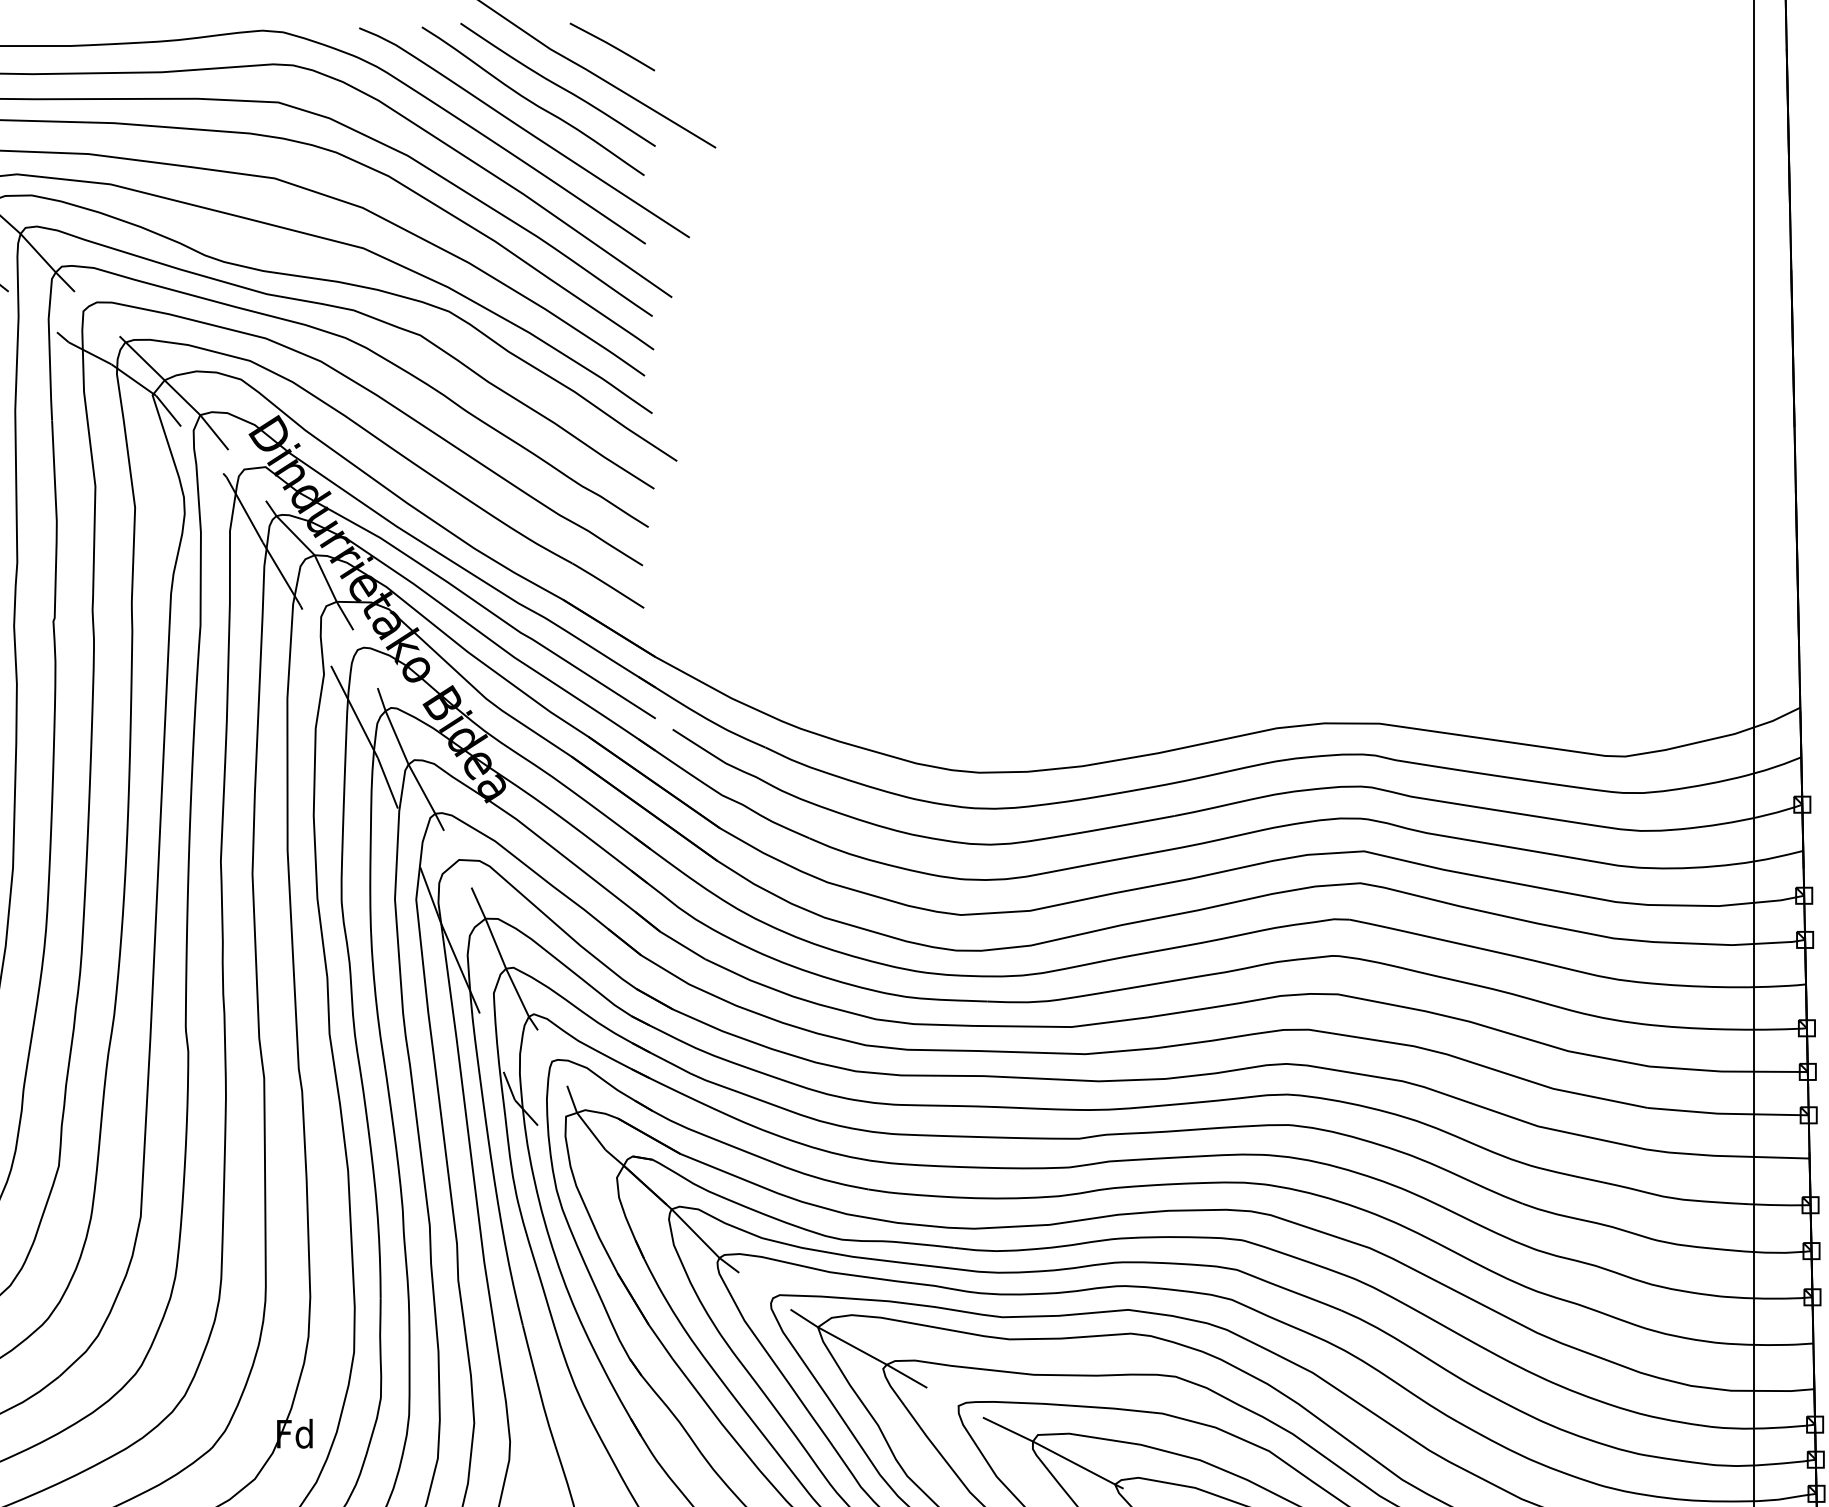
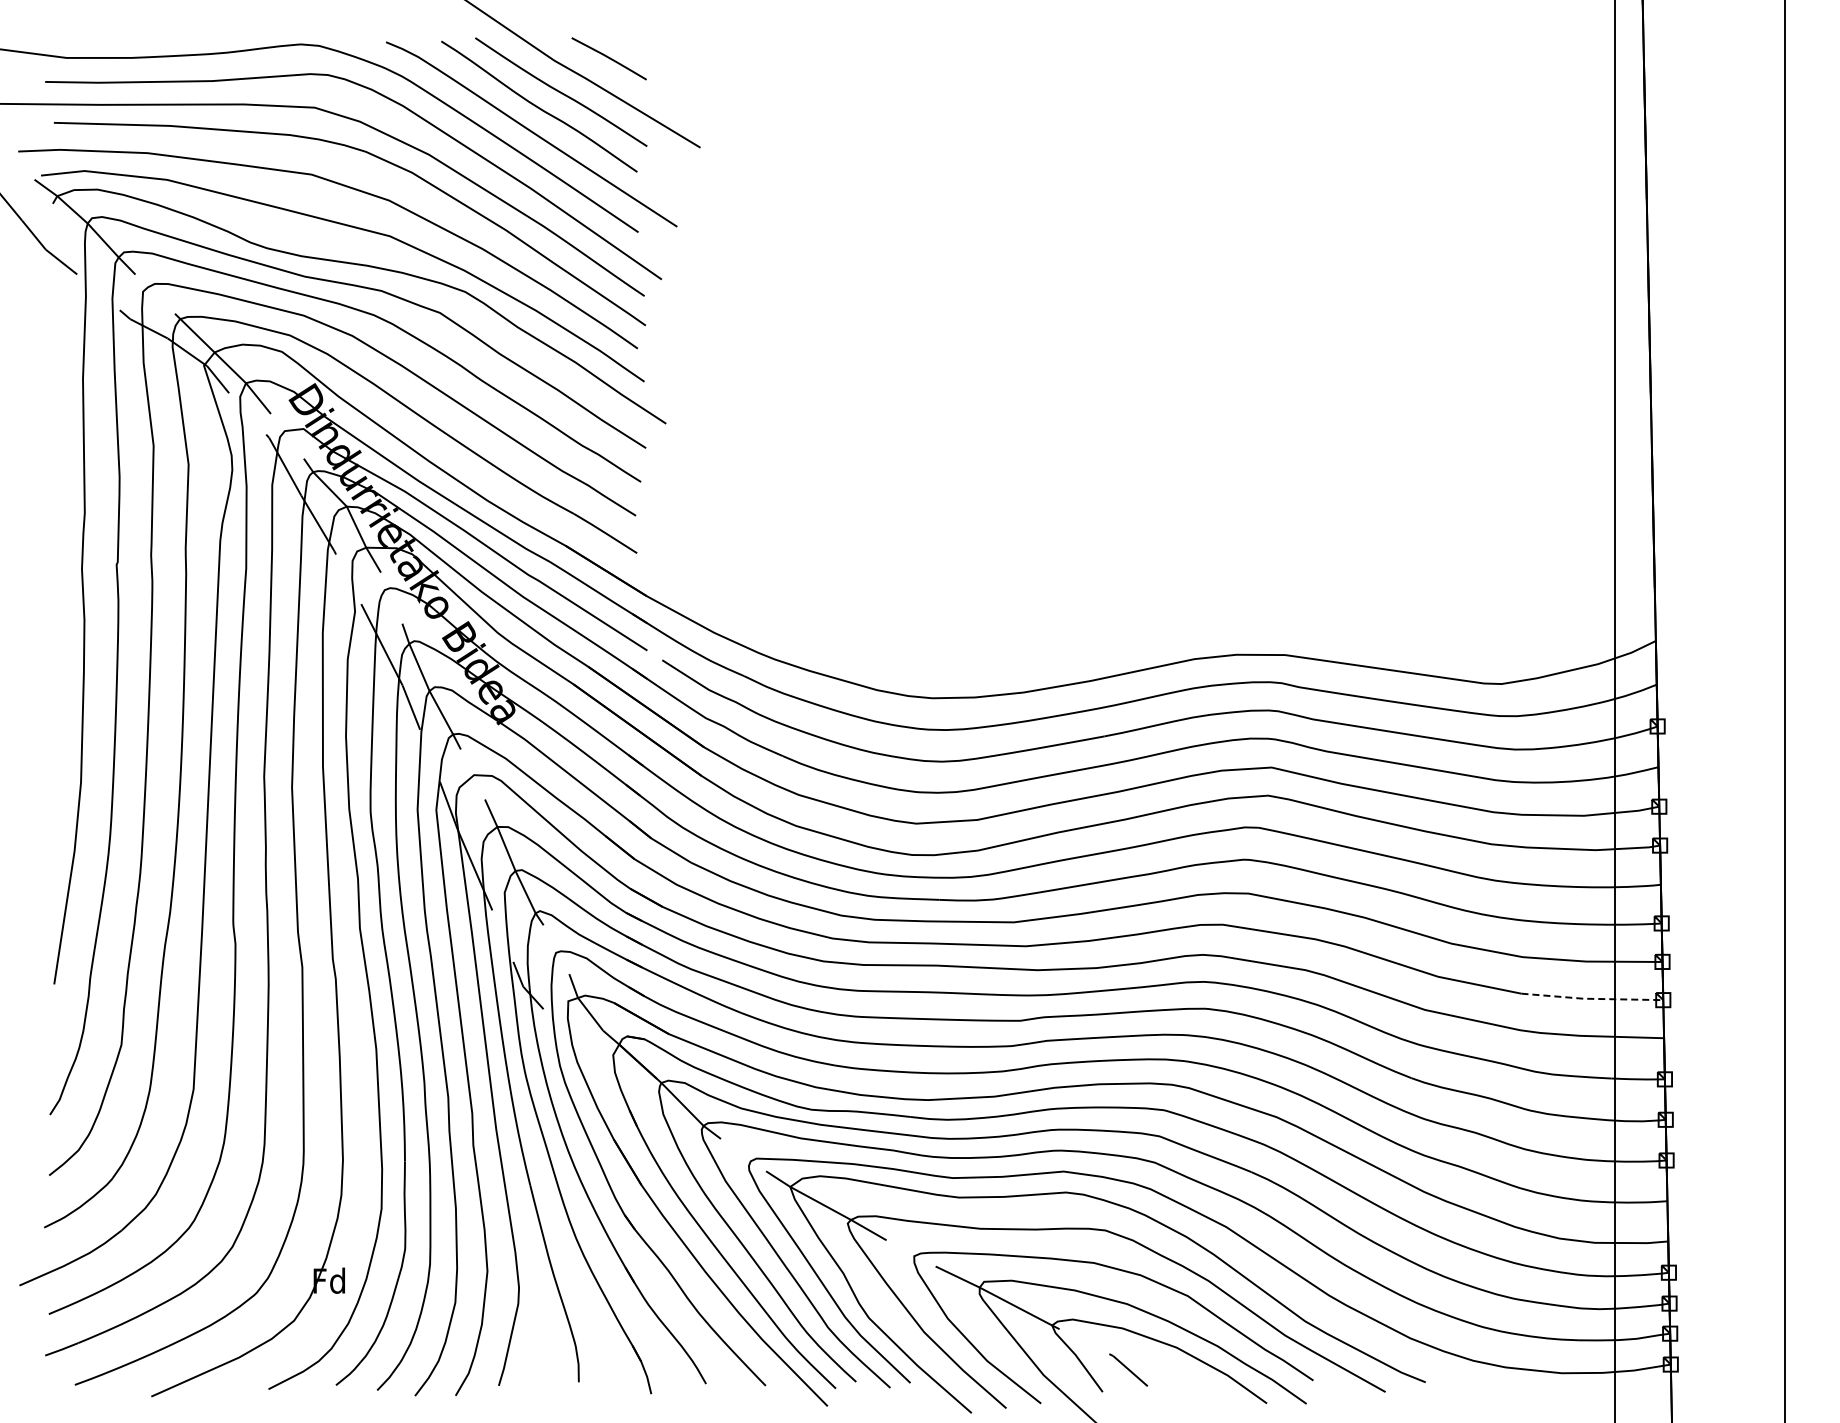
line: (1728, 1113) -> (1592, 998), solid -> dashed

